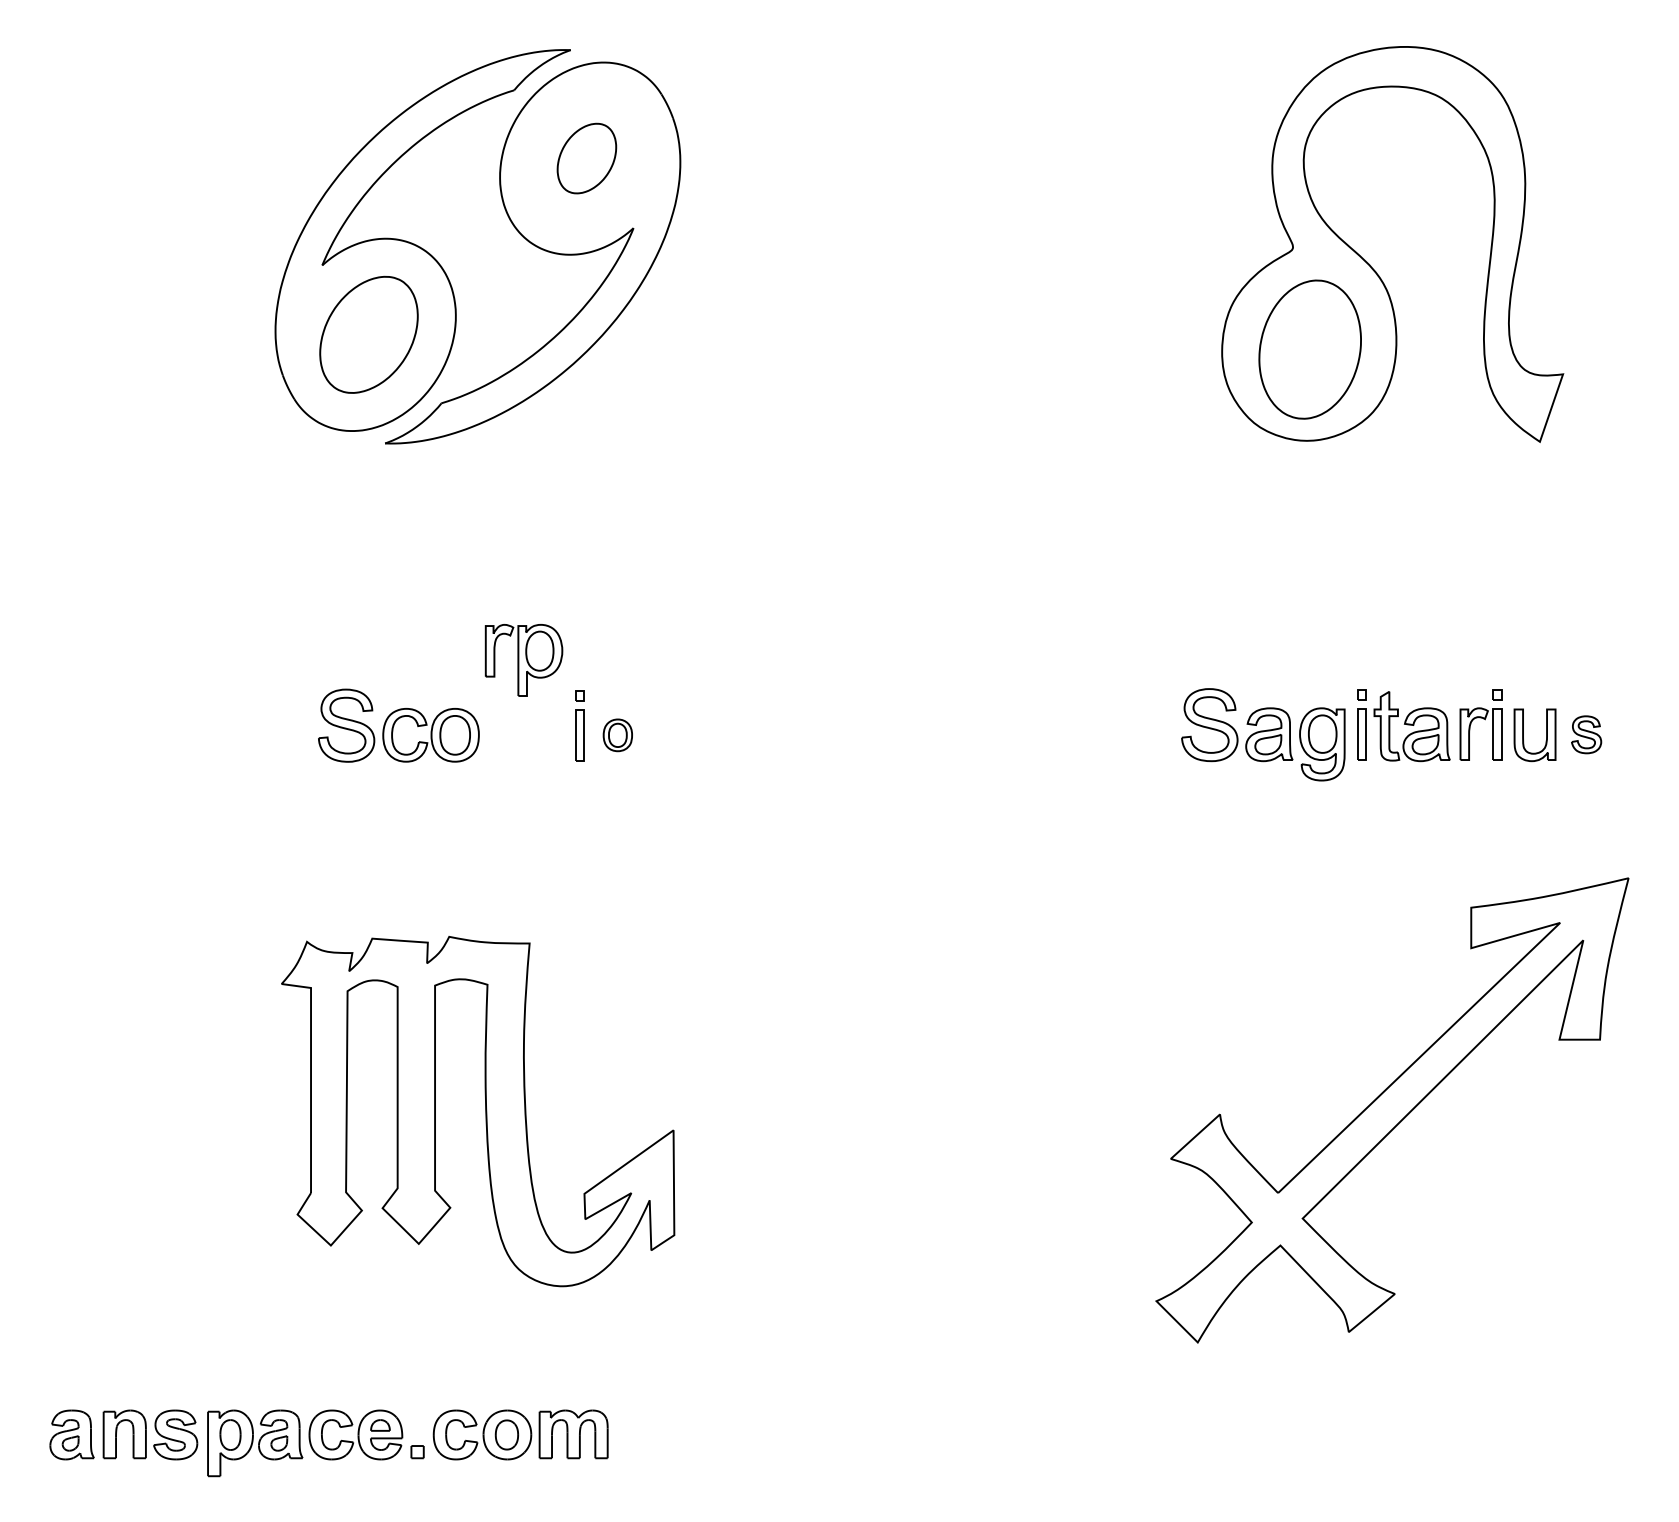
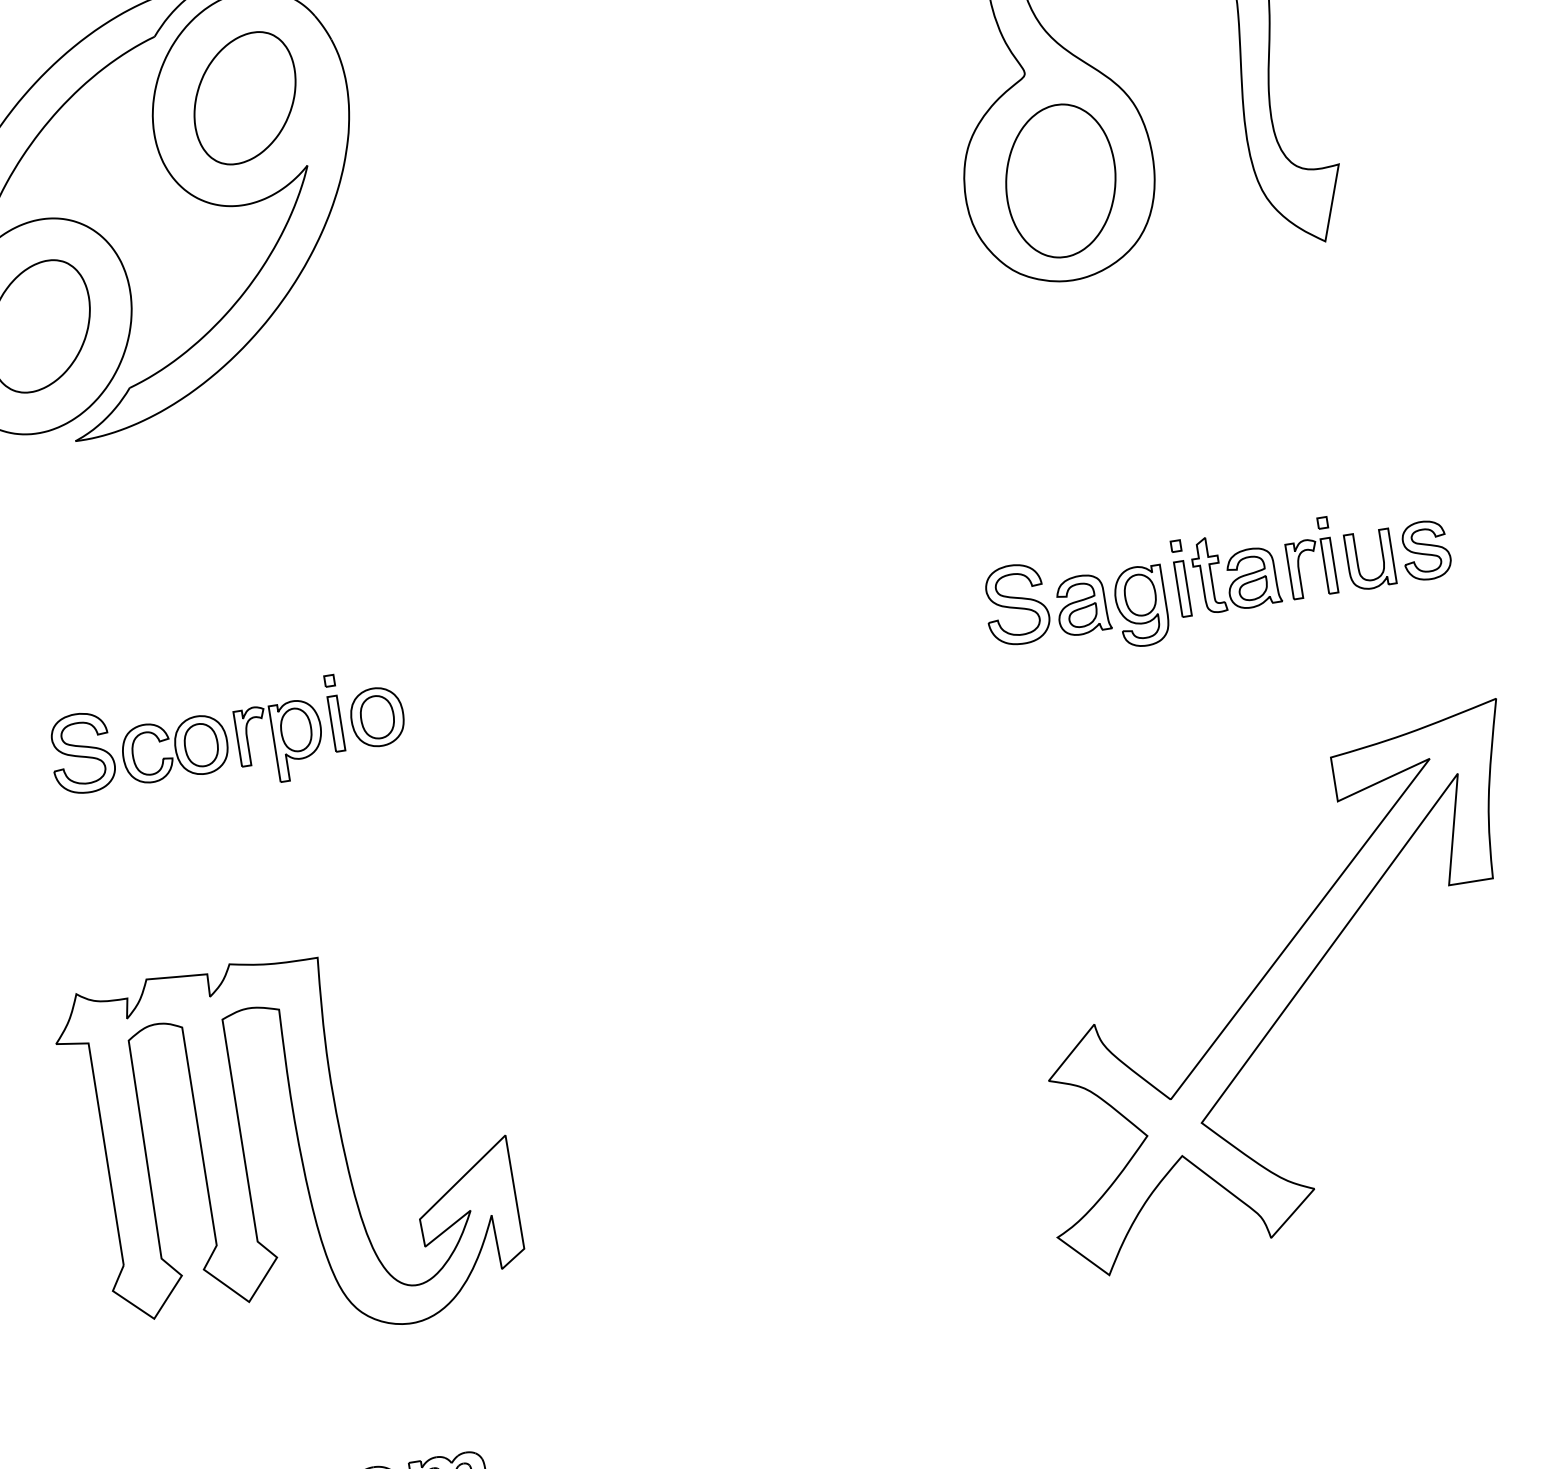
part: (586, 158) -> (244, 98), size x1.67
part: (523, 660) -> (280, 742), moved
part: (1586, 734) -> (1425, 550), size x1.43
part: (617, 735) -> (377, 717), size x1.67

